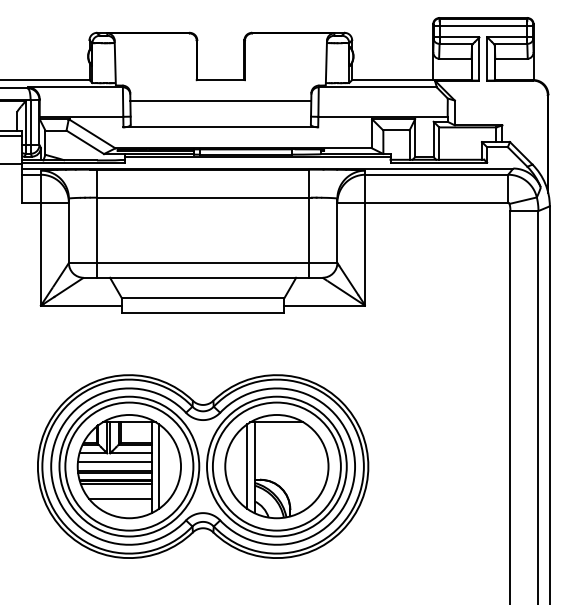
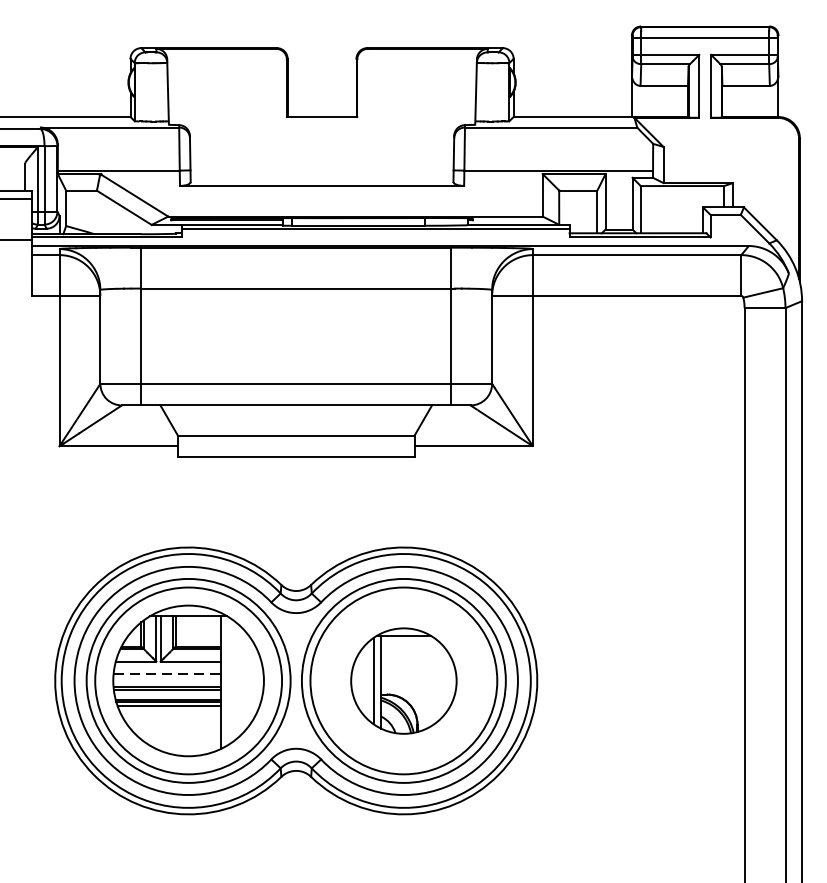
line: (220, 100) -> (321, 146), removed
line: (114, 462) -> (166, 674), solid -> dashed
line: (158, 466) -> (231, 680), removed
part: (276, 466) -> (403, 680), size x0.7
line: (119, 498) -> (174, 727), removed

